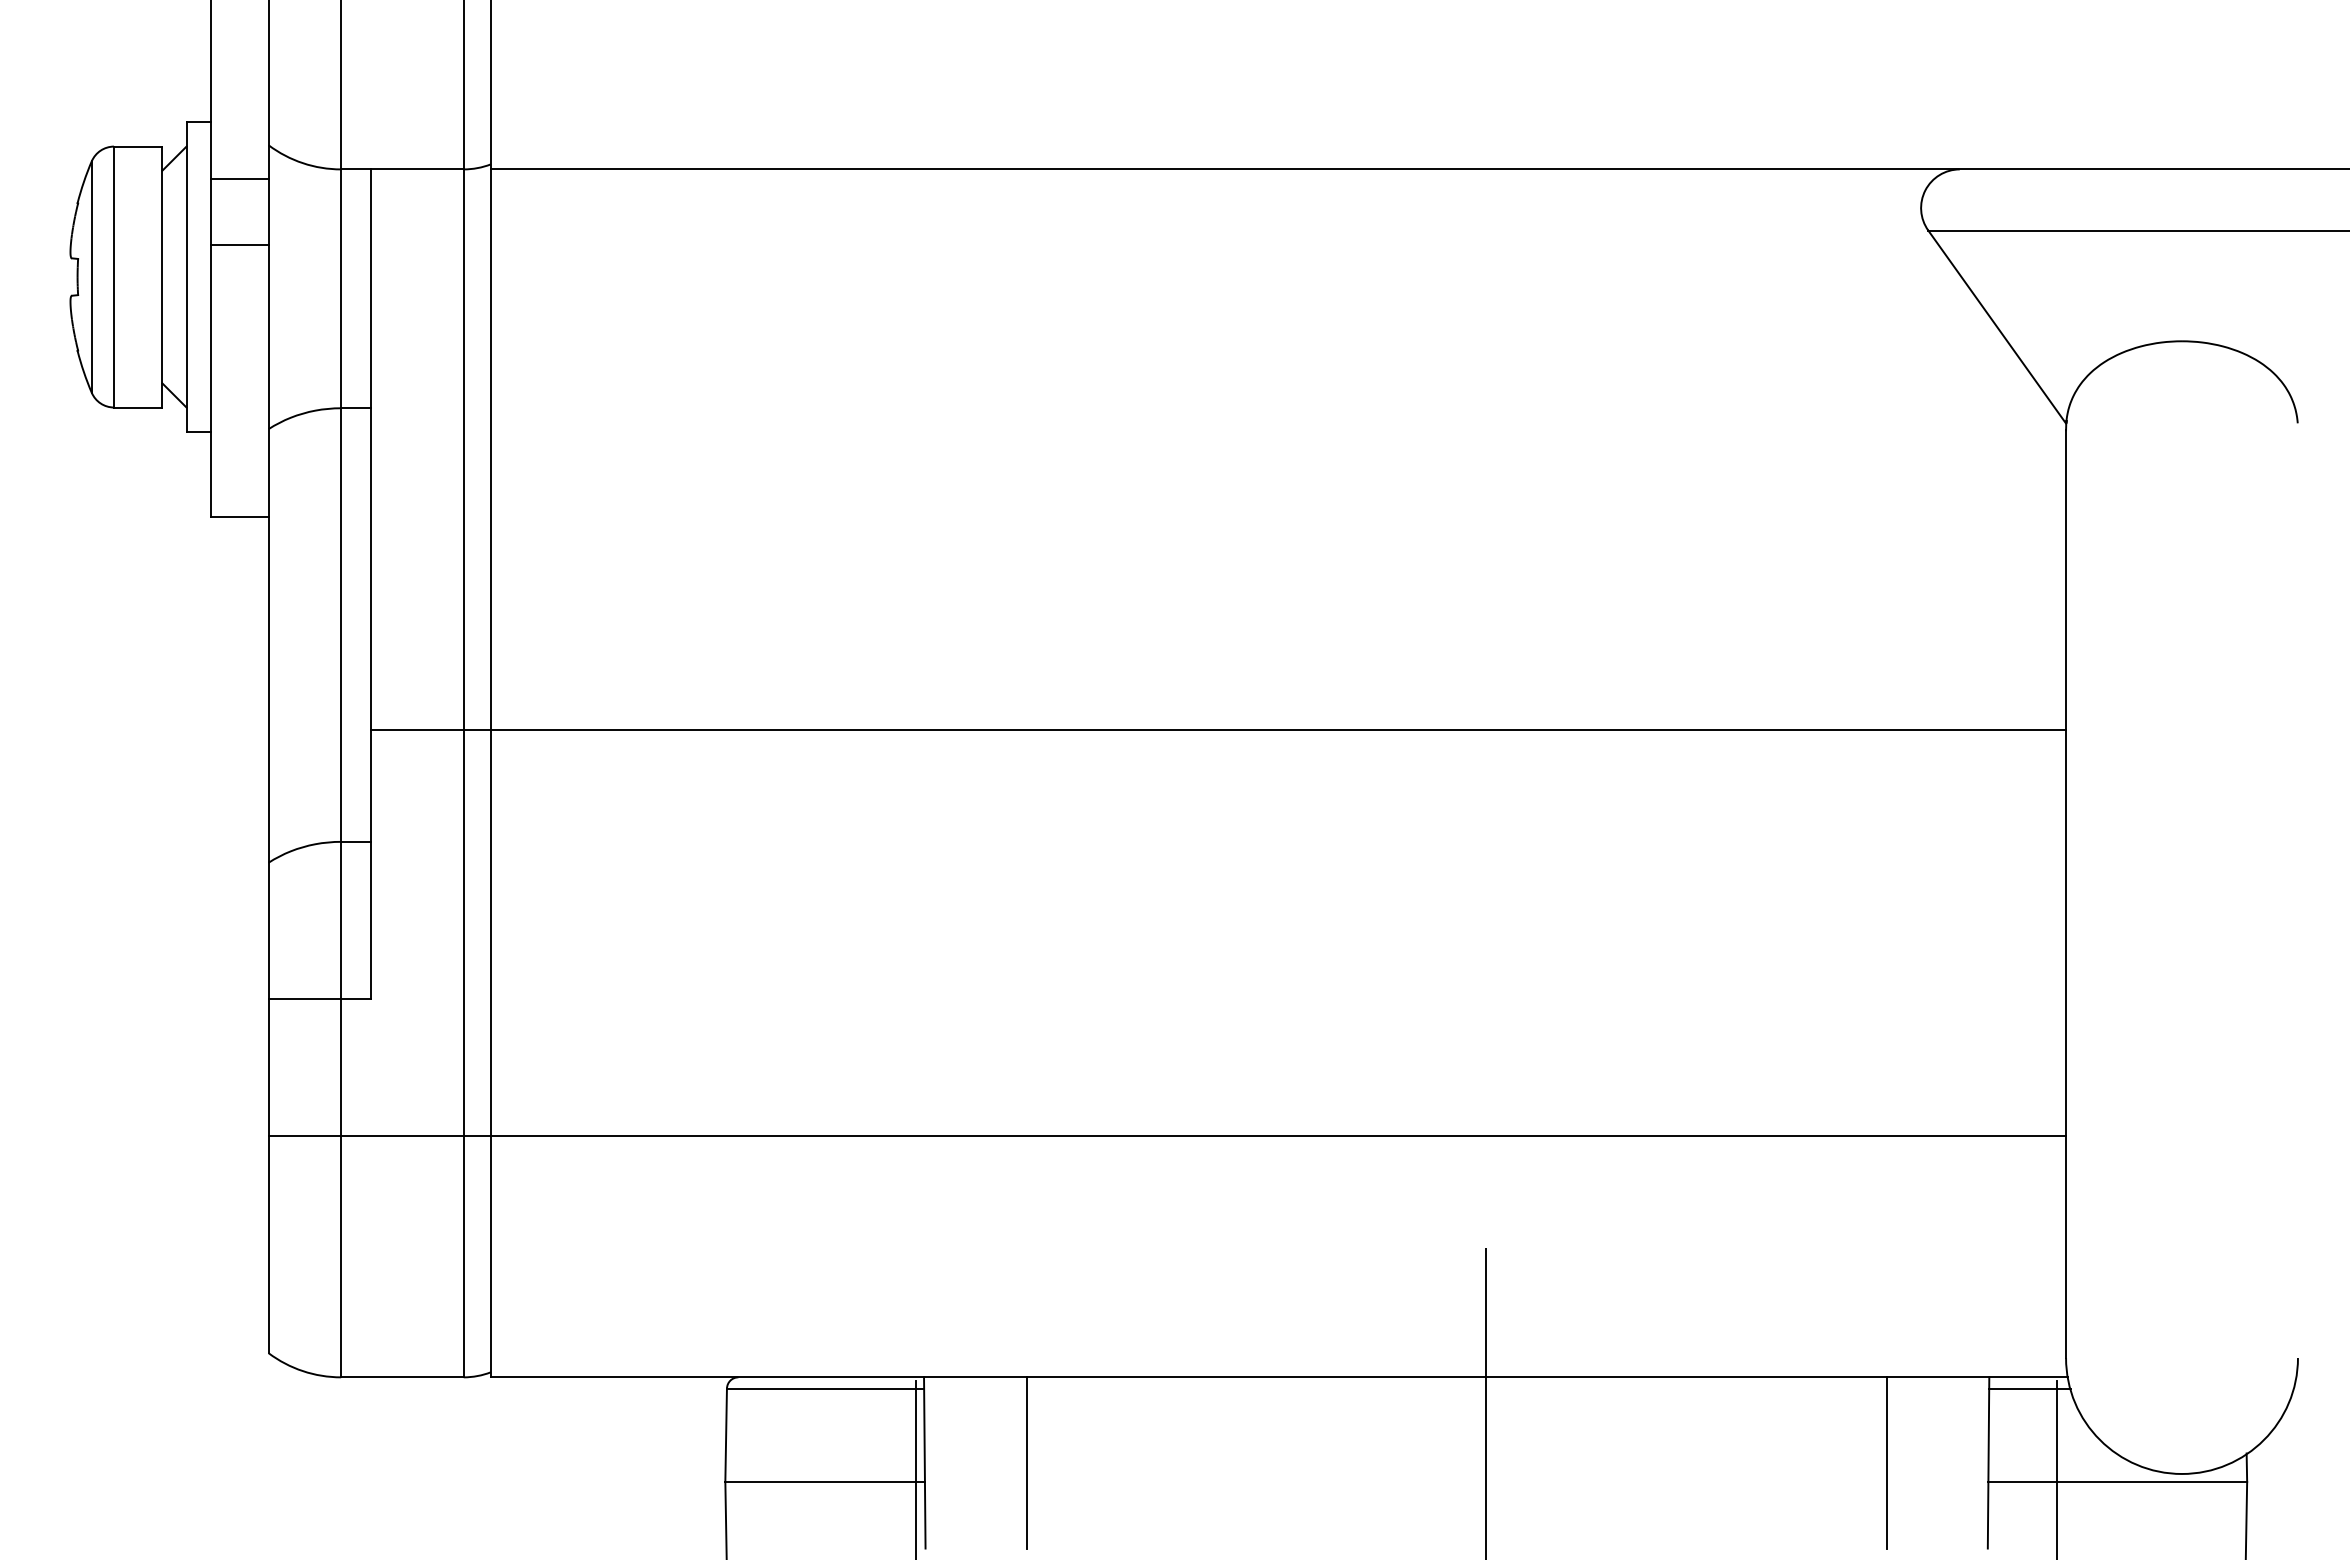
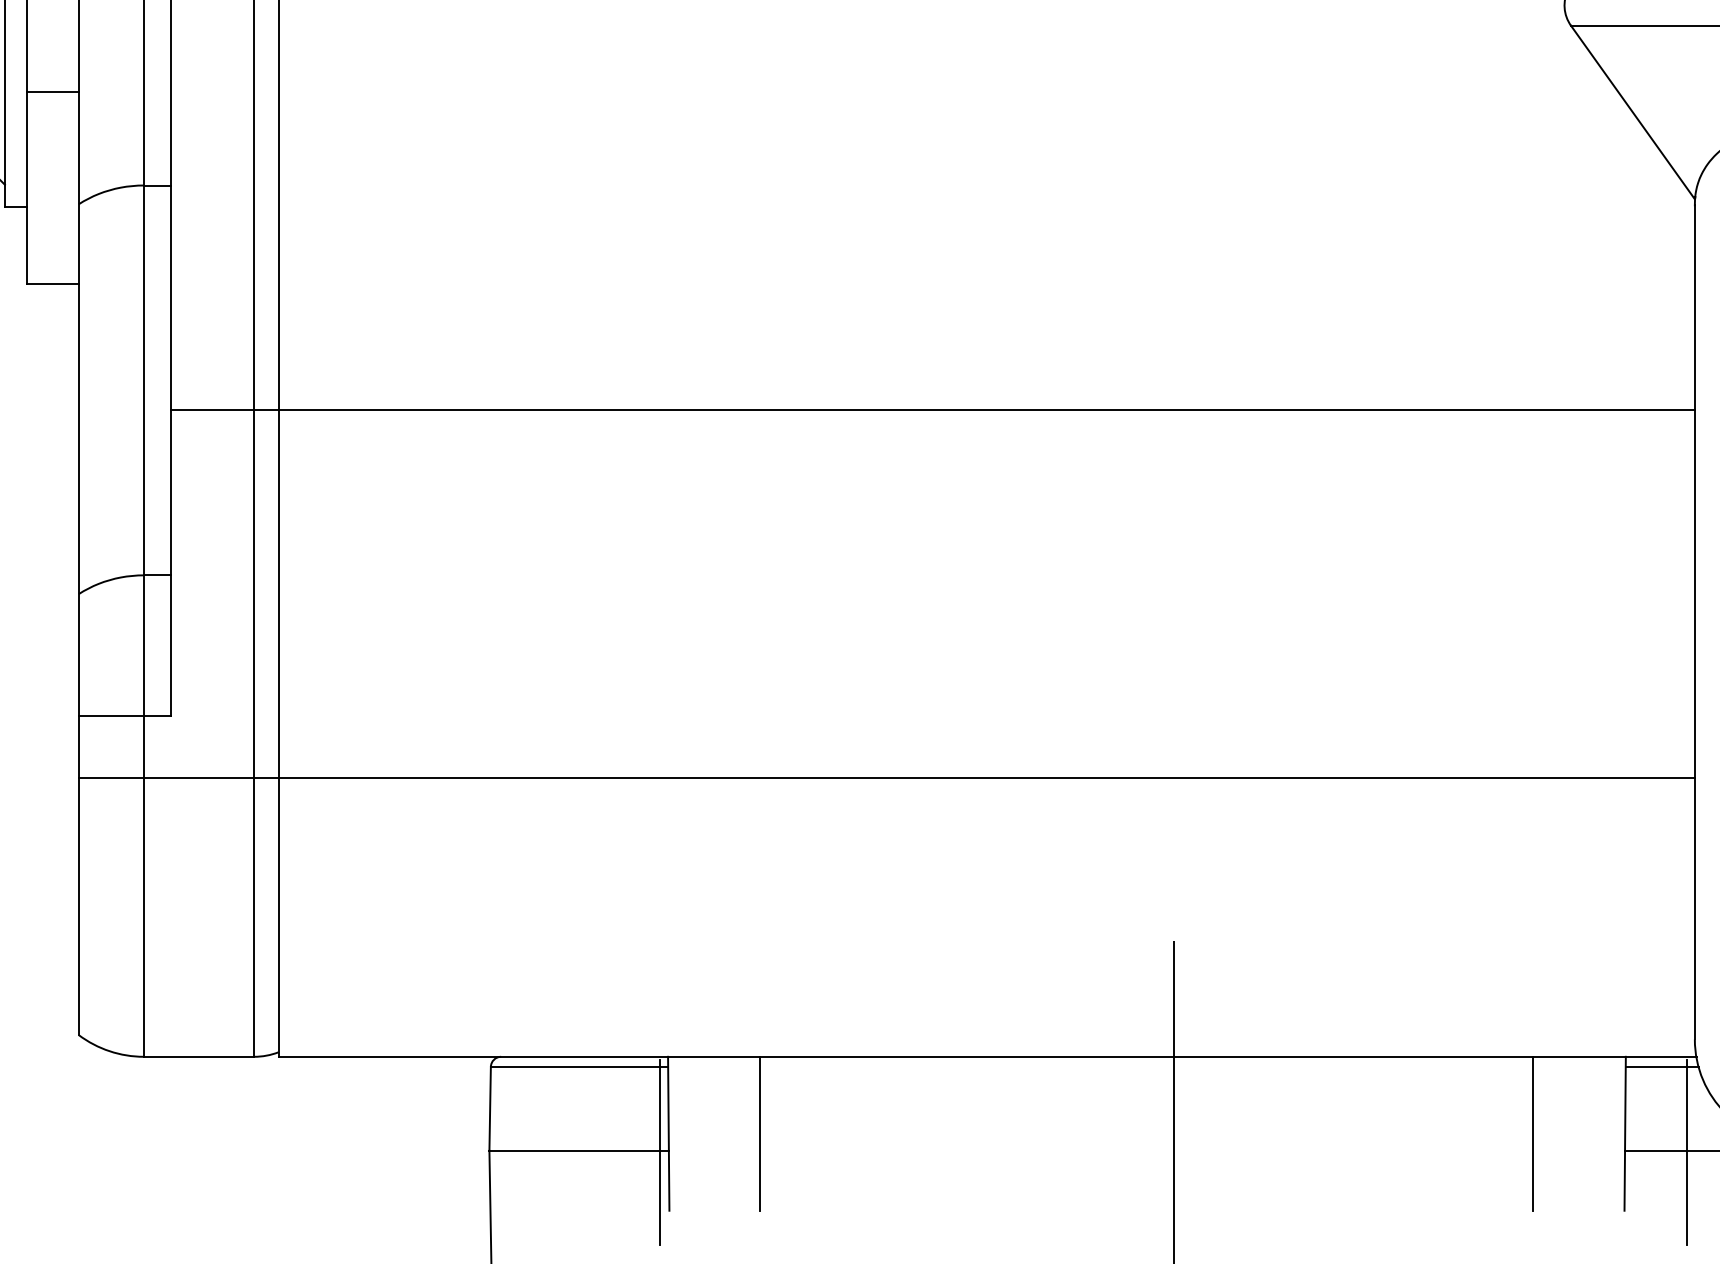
line: (239, 245) -> (52, 92), moved
line: (1218, 729) -> (932, 409), moved
line: (1167, 1135) -> (886, 778), moved

